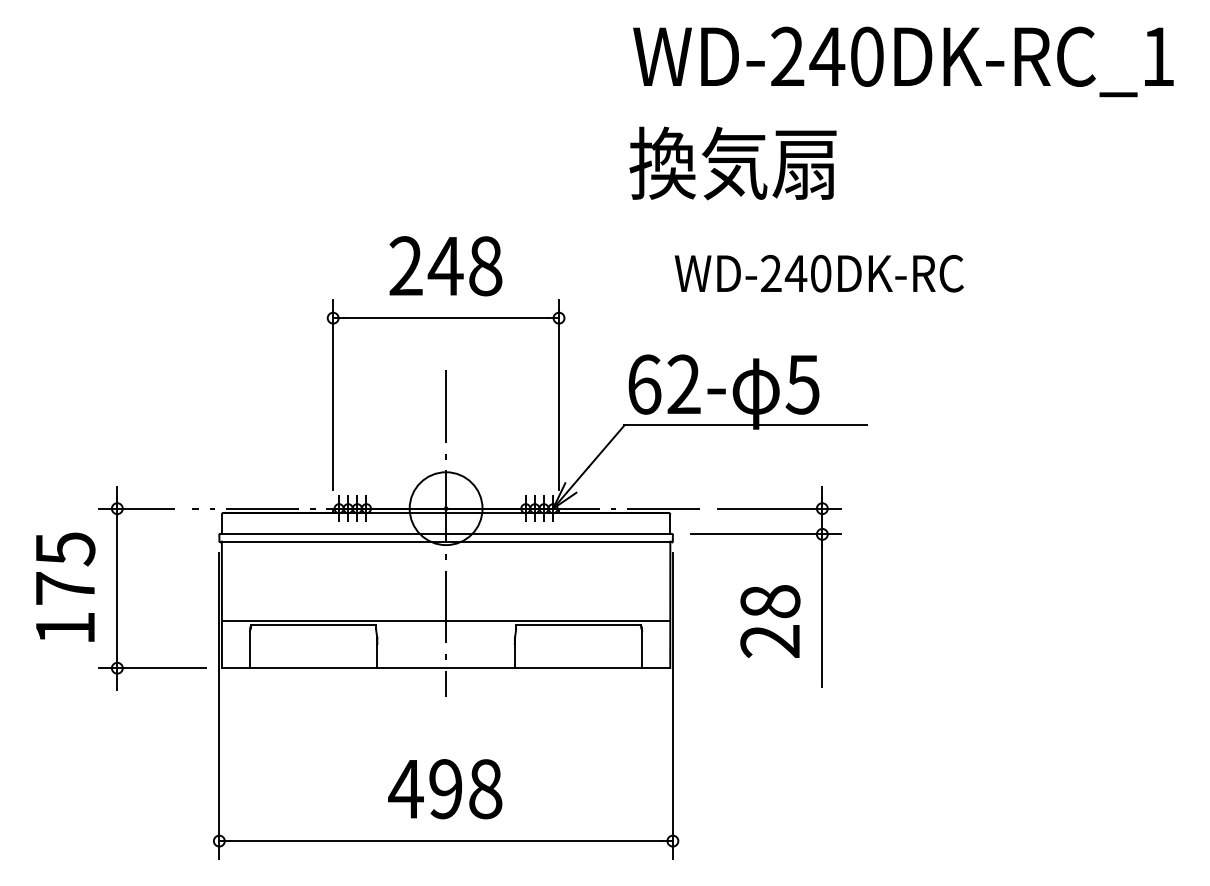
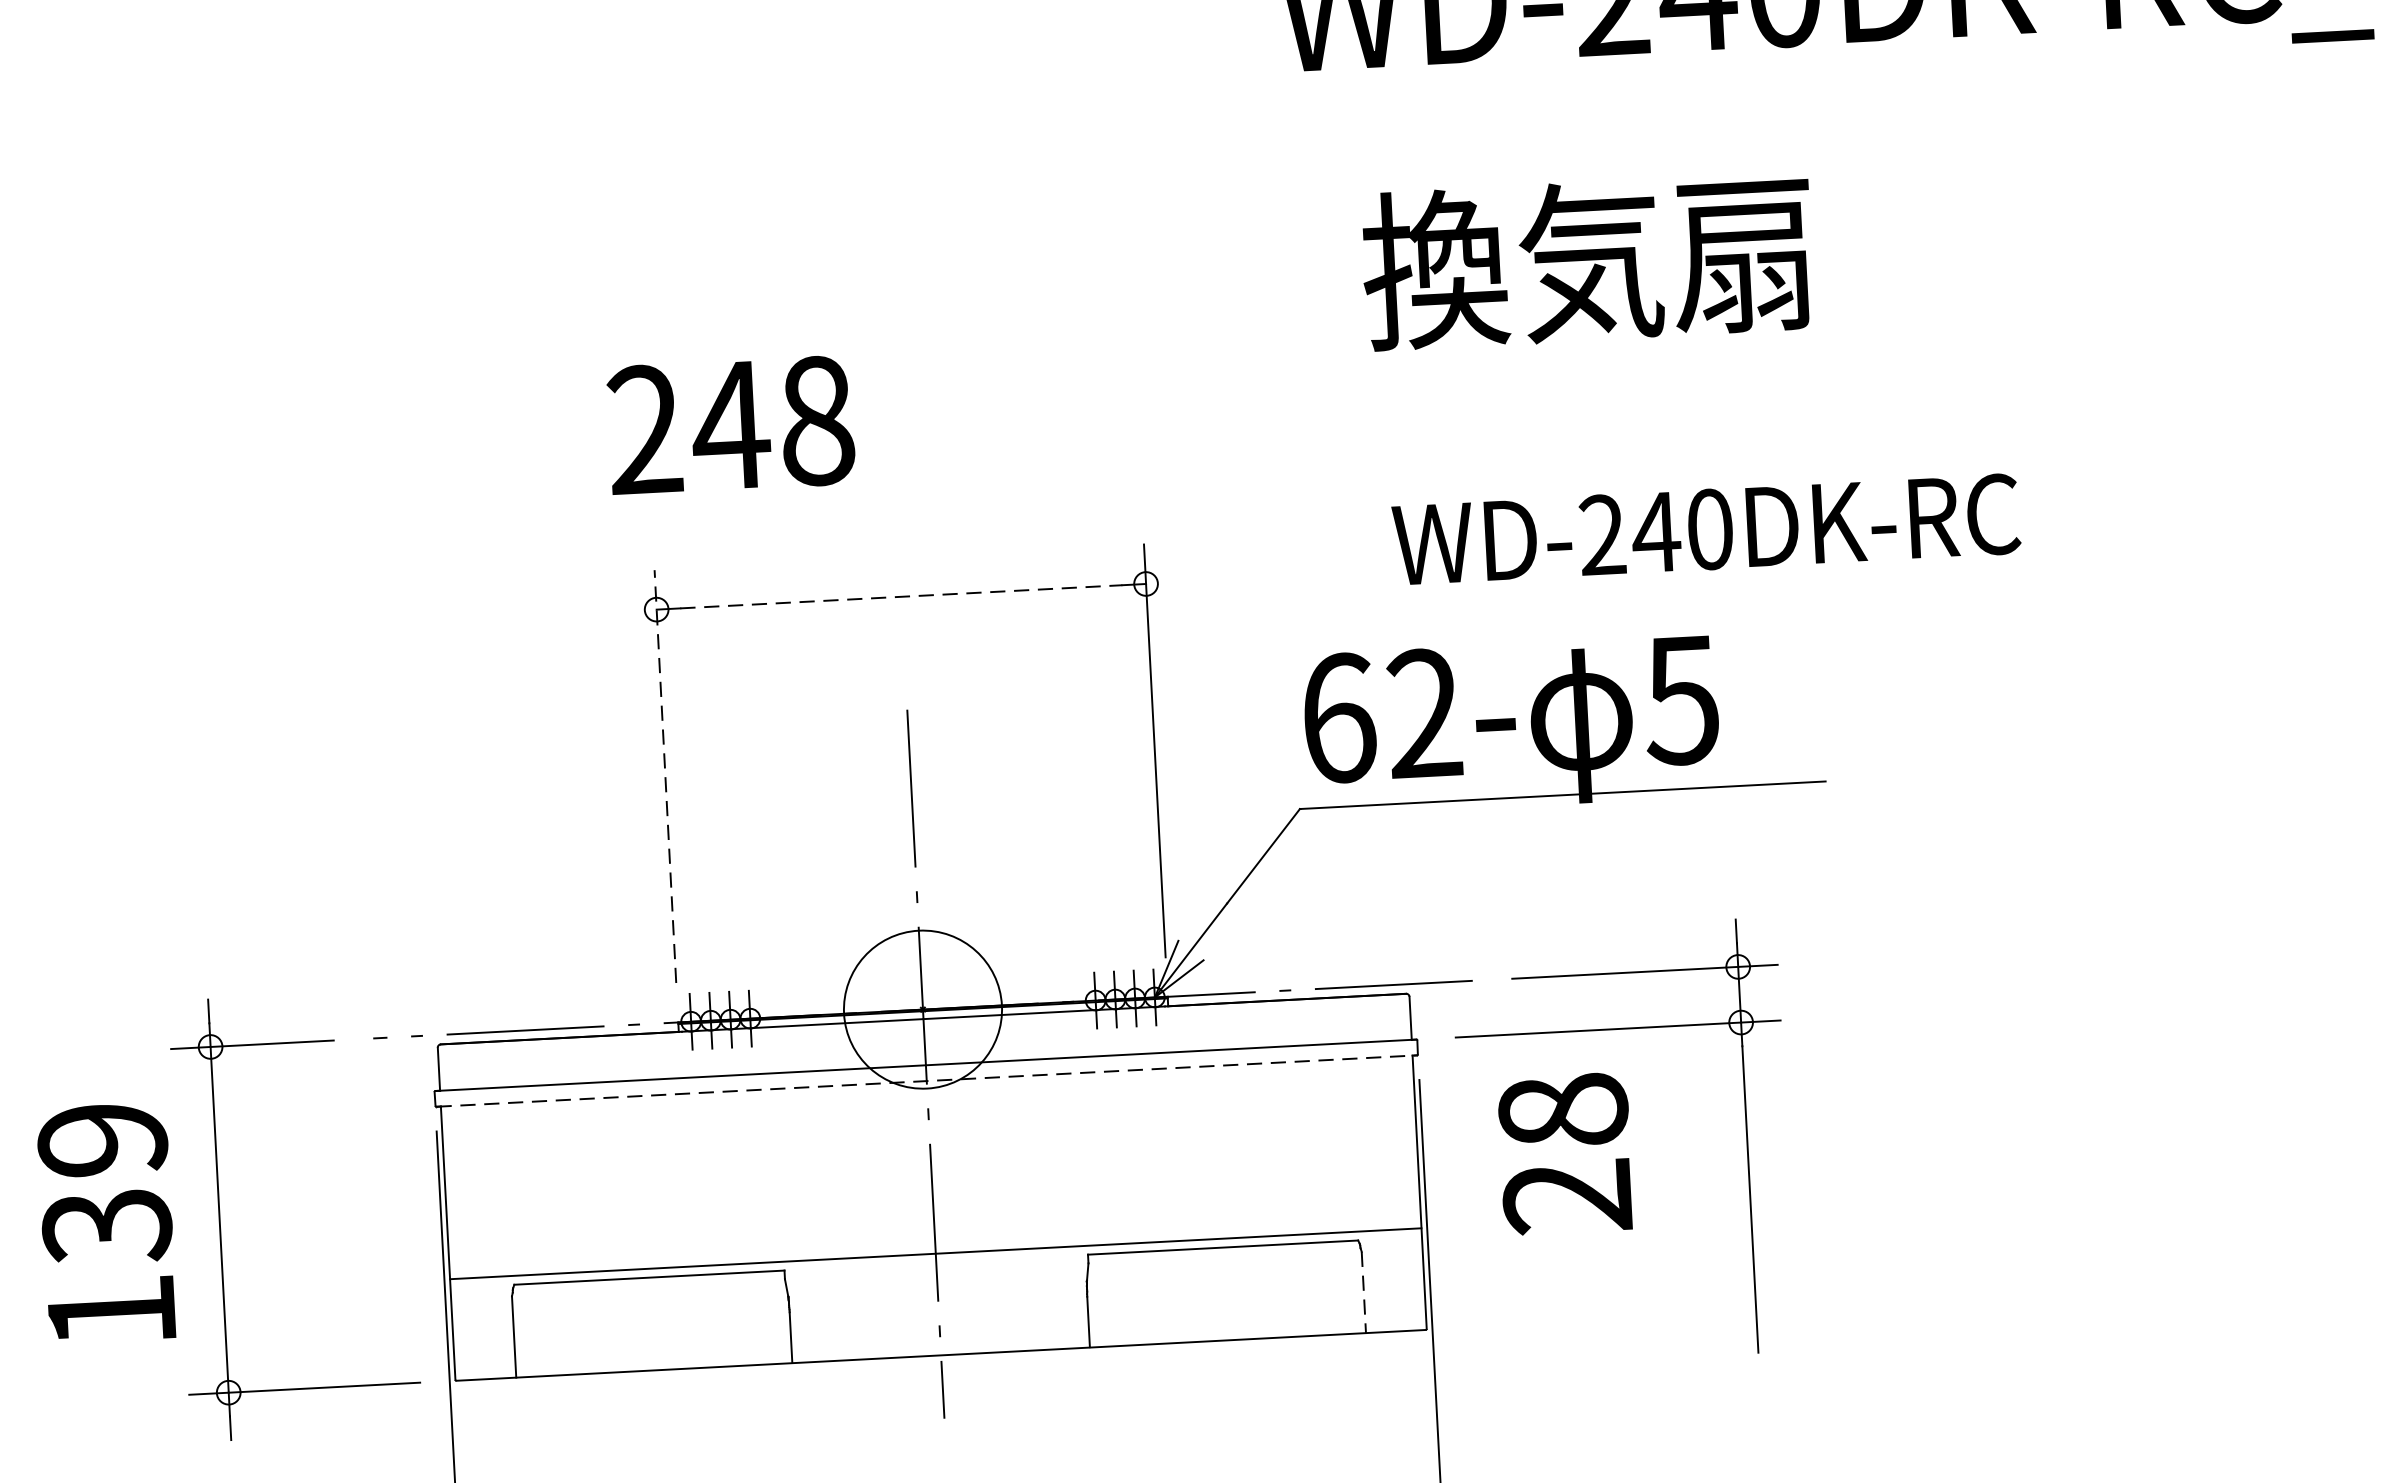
text: (732, 163) -> (1586, 261), moved
text: (445, 266) -> (730, 426), moved
text: (818, 273) -> (1704, 529), moved
line: (446, 318) -> (902, 597), solid -> dashed
line: (333, 394) -> (666, 774), solid -> dashed
line: (446, 541) -> (927, 1080), solid -> dashed
text: (65, 568) -> (105, 1182), 175 -> 139
text: (770, 621) -> (1565, 1153), moved
line: (642, 649) -> (1364, 1292), solid -> dashed

